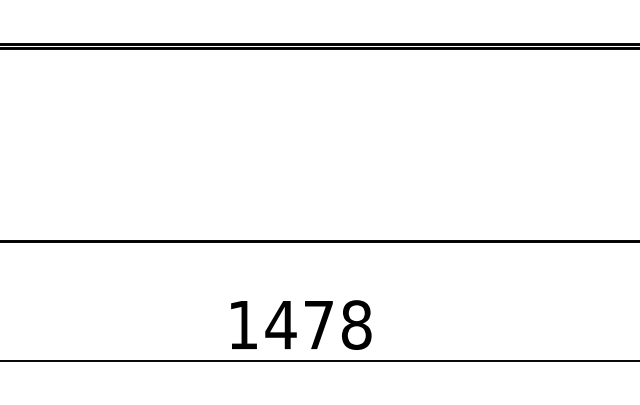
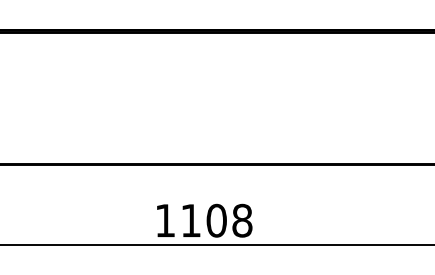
text: (299, 324) -> (203, 220), 1478 -> 1108

